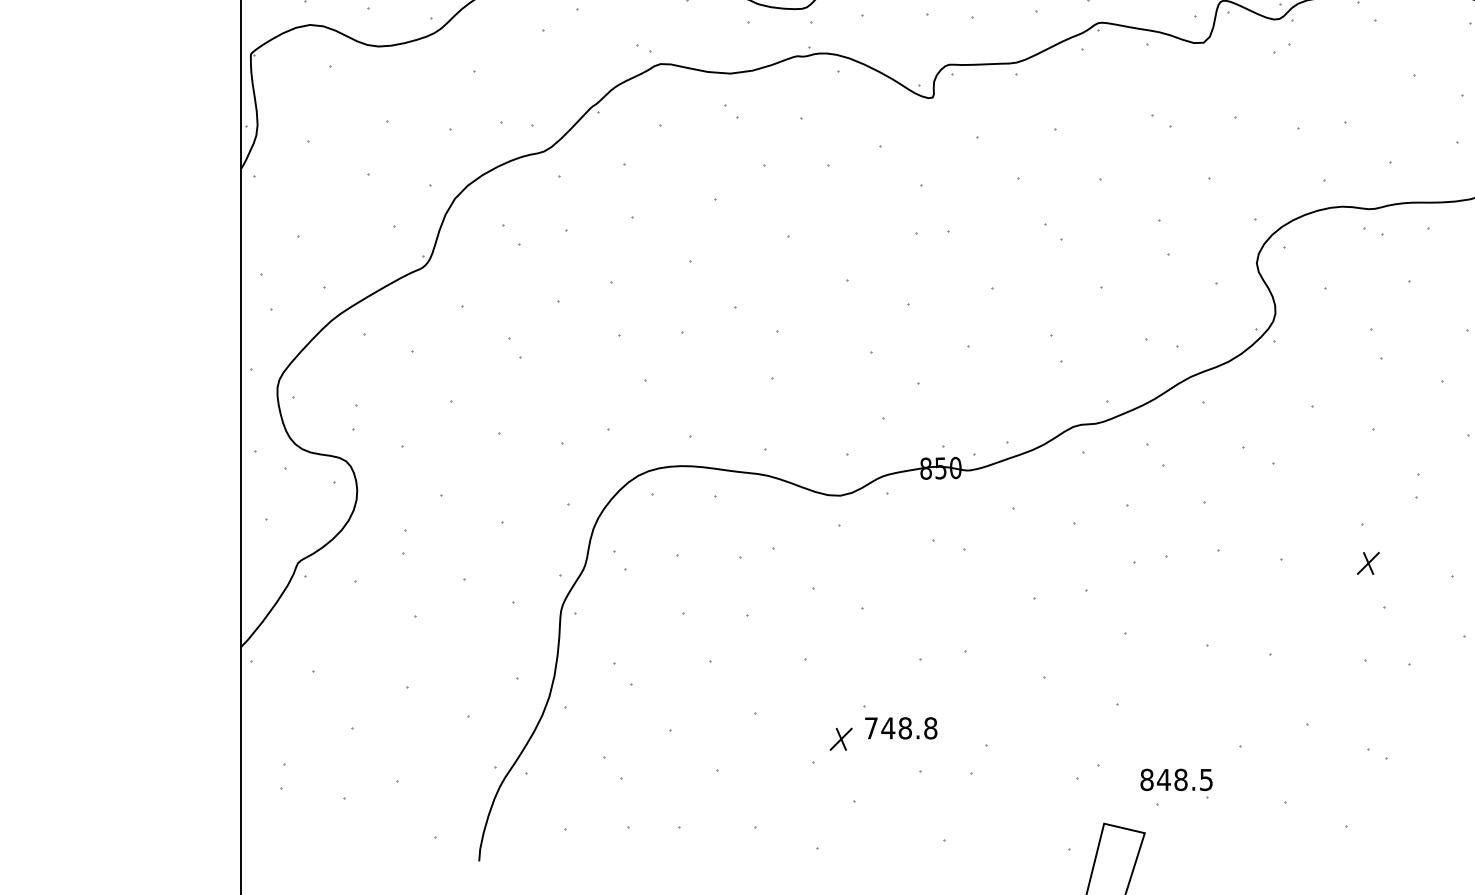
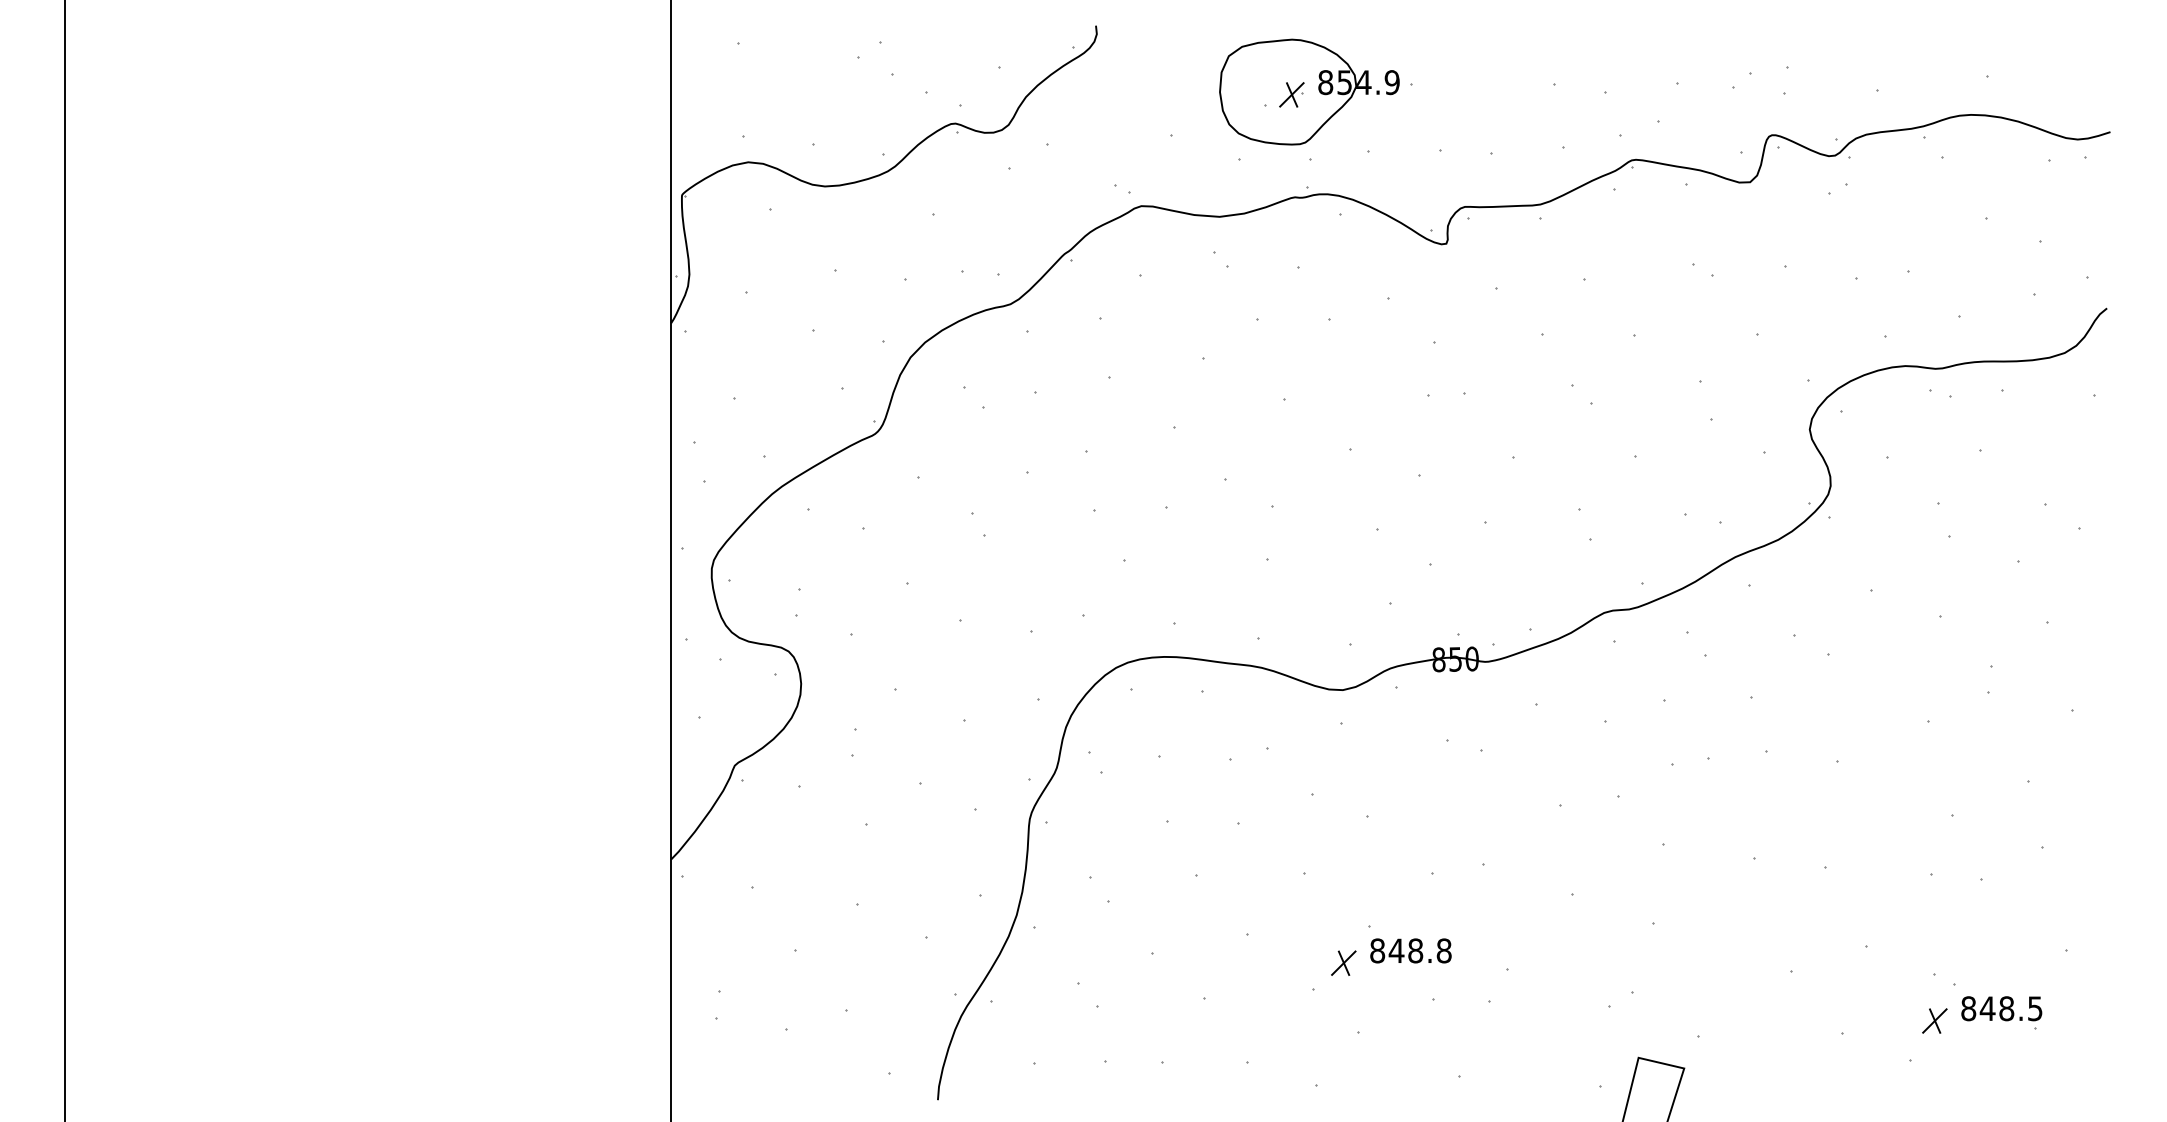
part: (1368, 562) -> (1934, 1020), moved
text: (871, 727) -> (1377, 950), 748.8 -> 848.8
part: (1176, 783) -> (2001, 1012), moved

